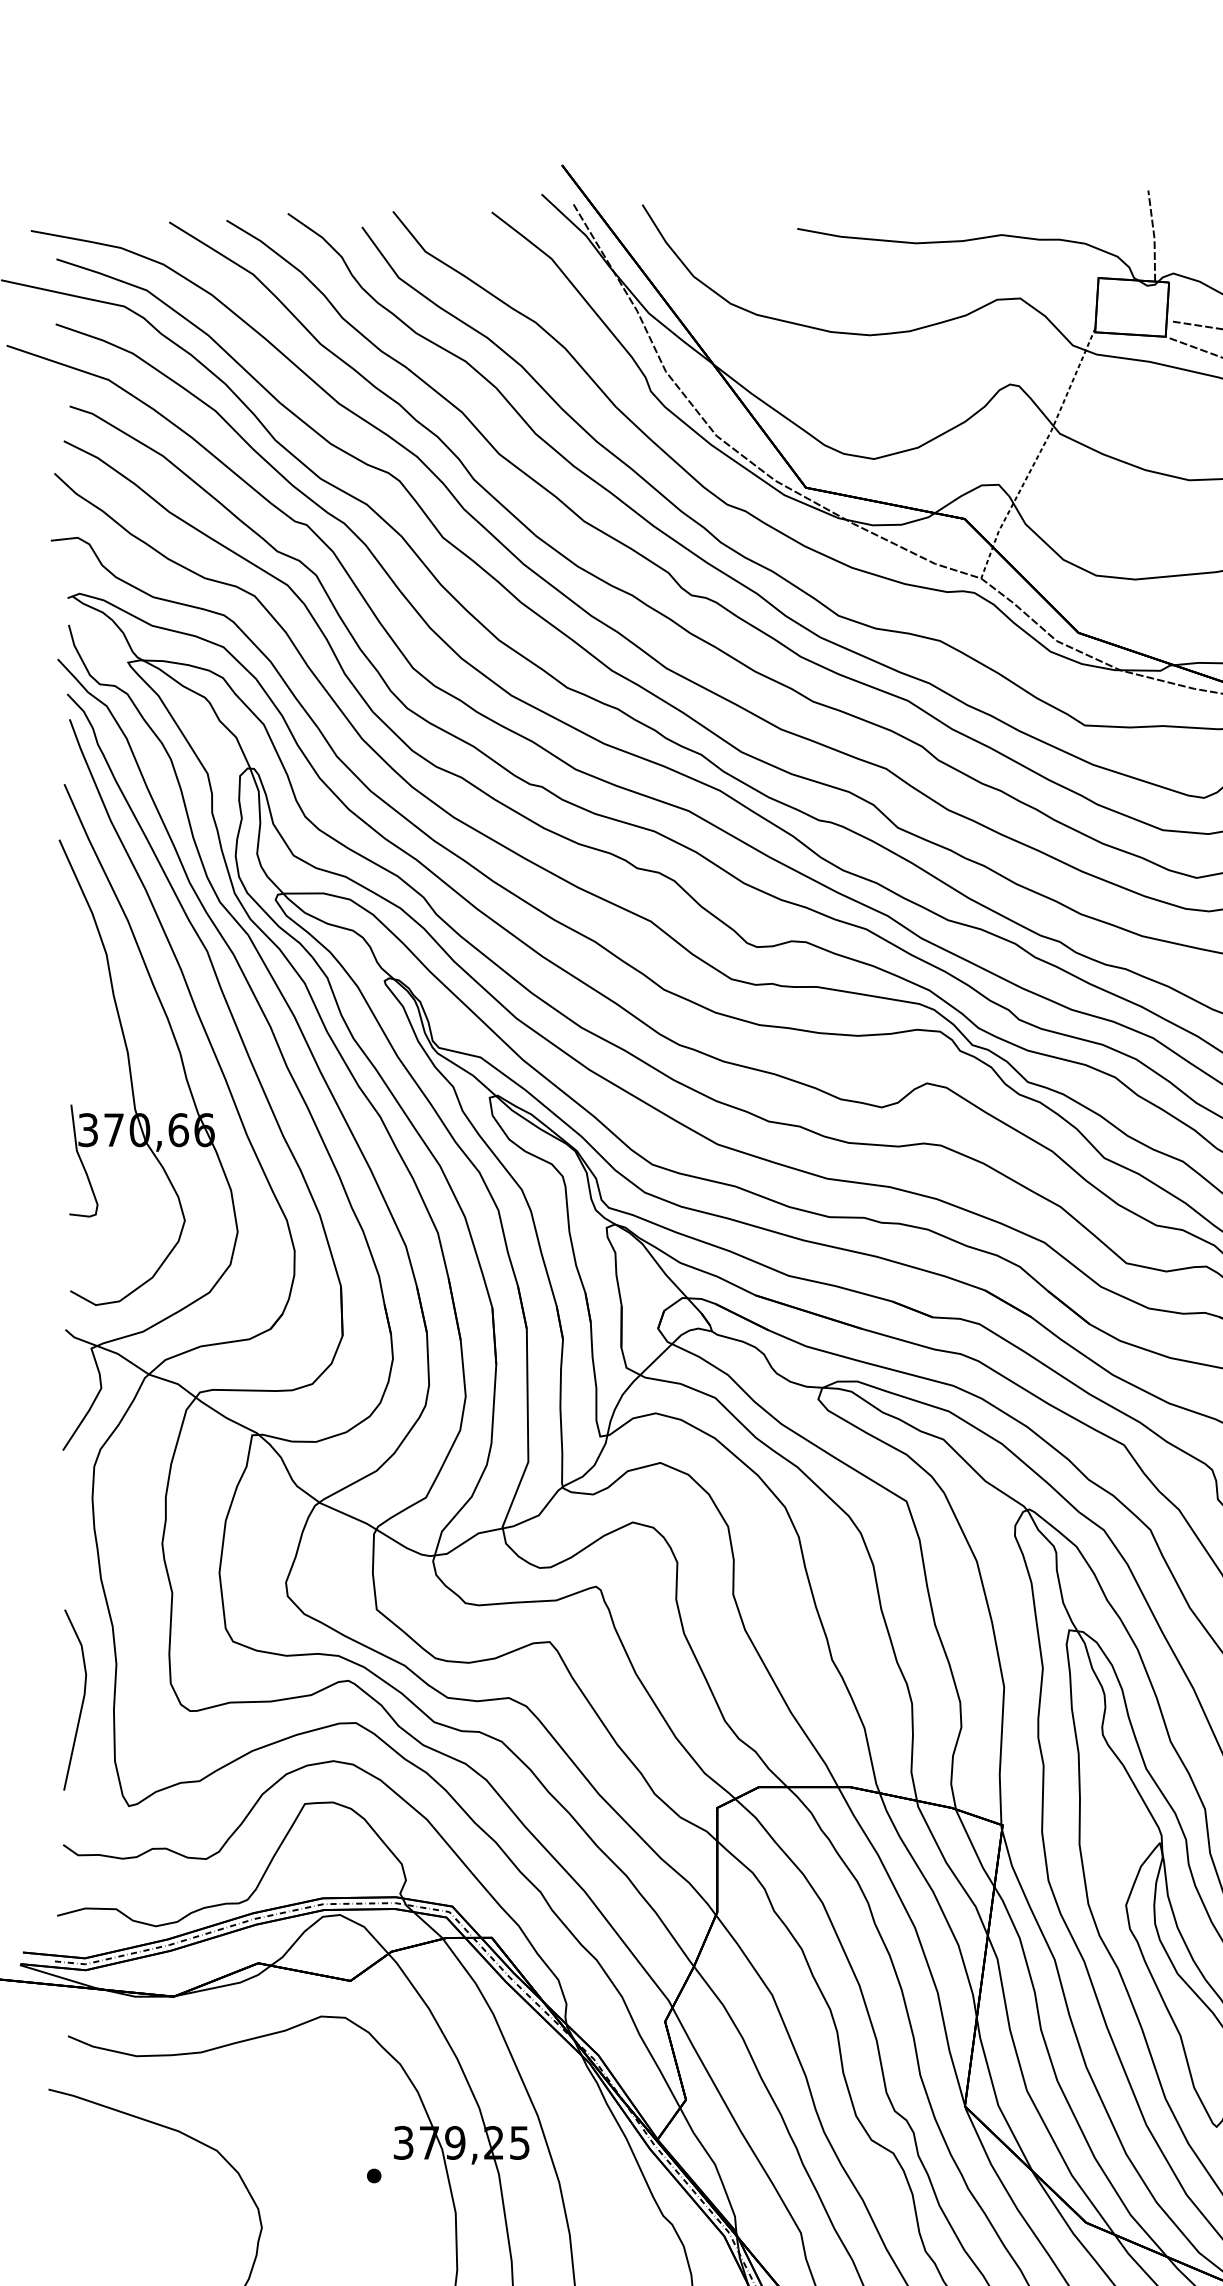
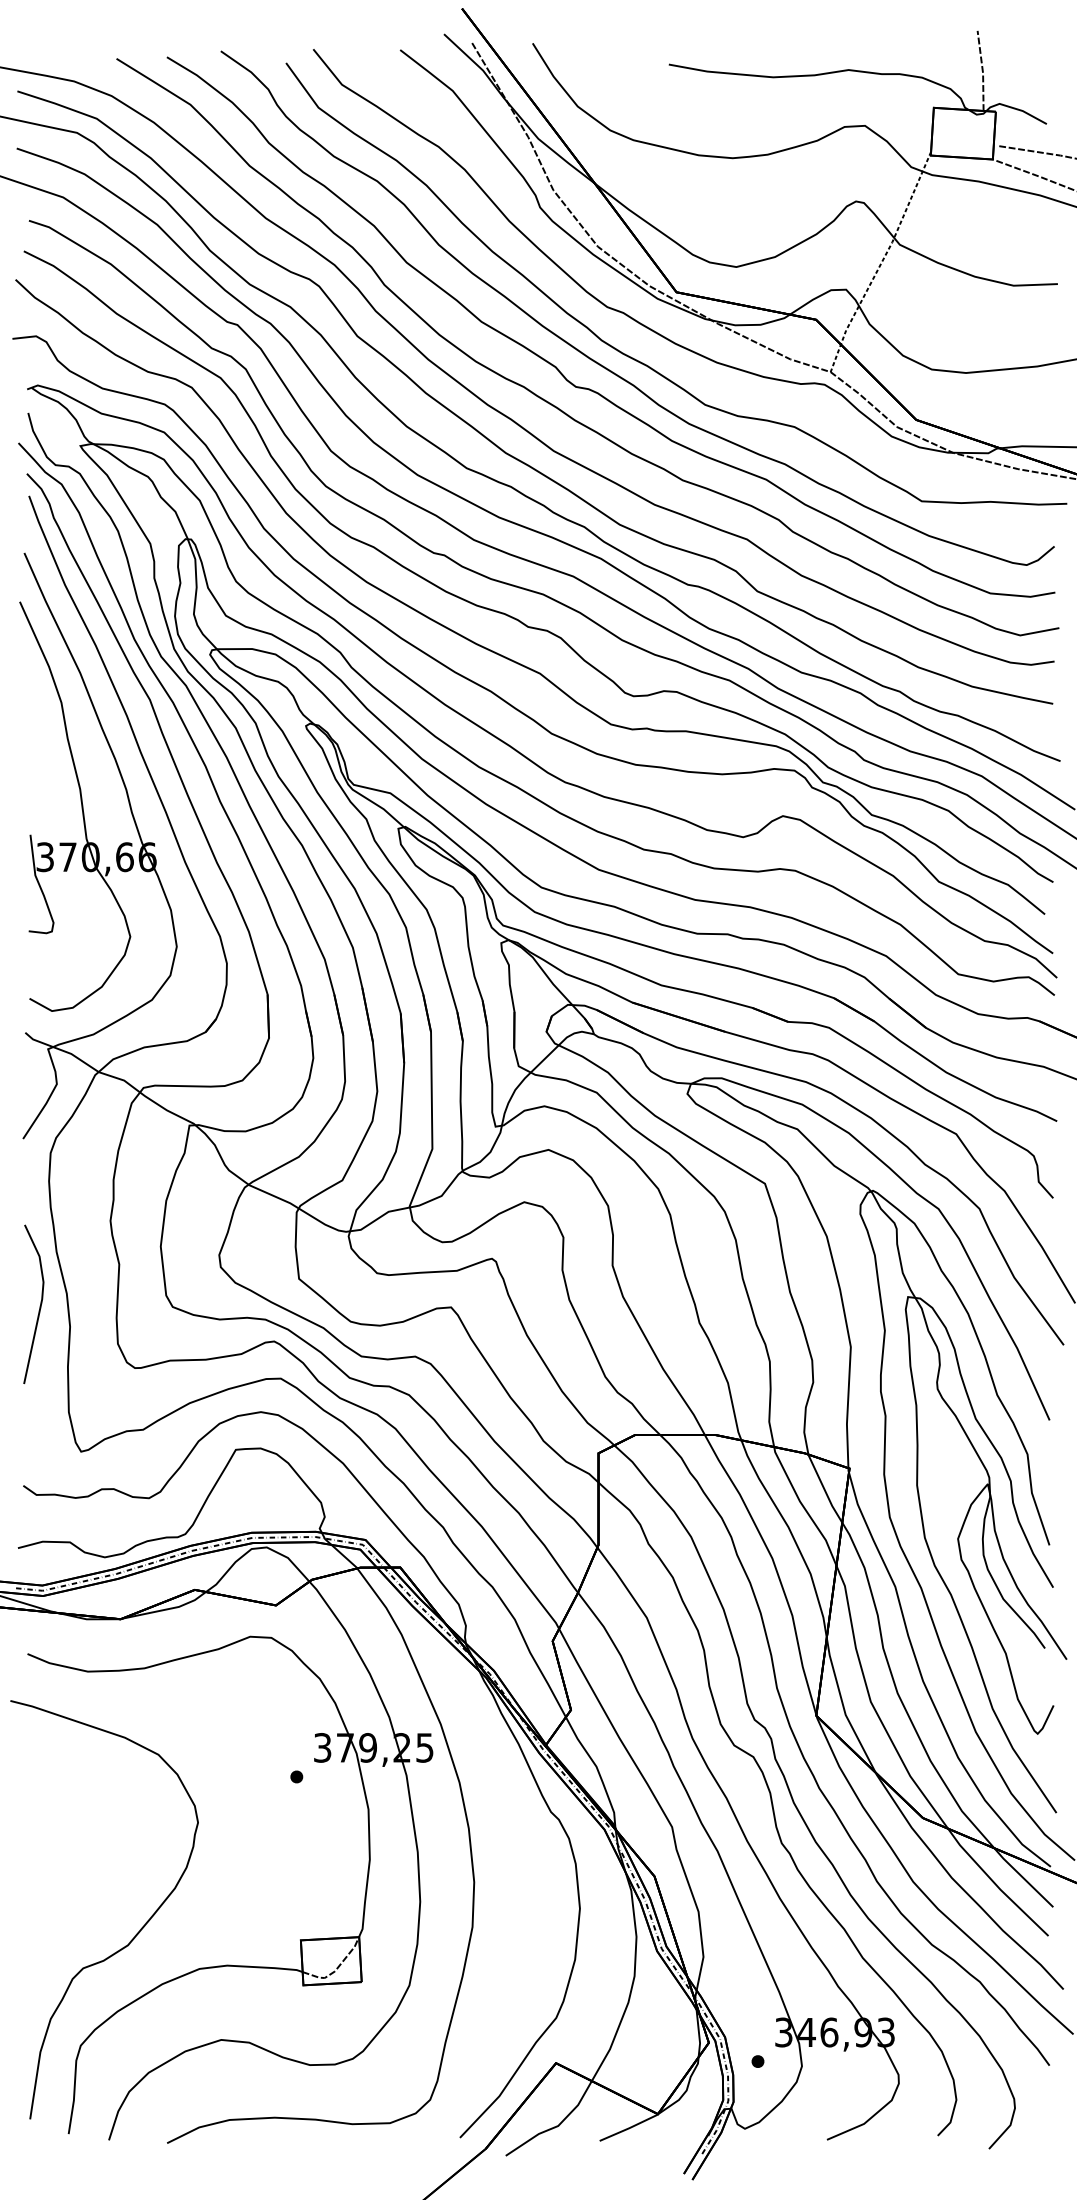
line: (81, 1702) -> (39, 1306), moved

